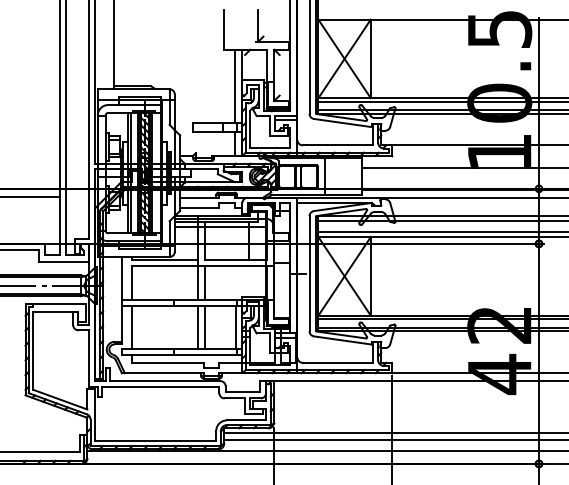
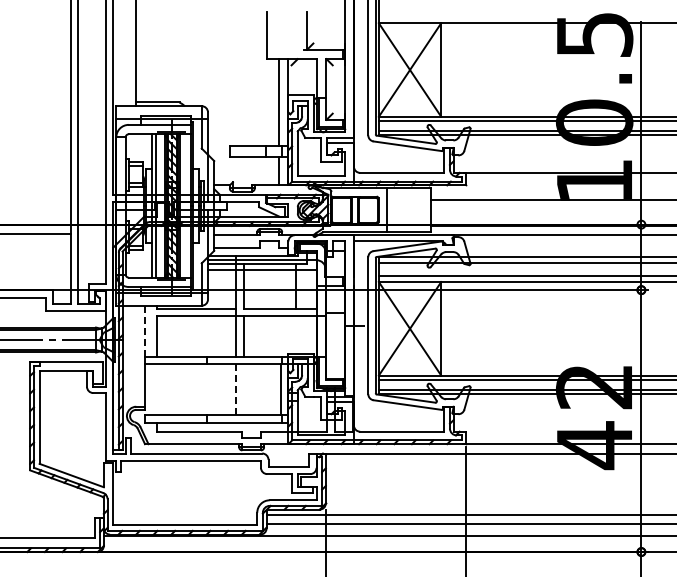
line: (122, 278) -> (145, 331), solid -> dashed
line: (132, 327) -> (157, 389), removed
line: (198, 327) -> (236, 389), solid -> dashed
line: (204, 327) -> (243, 389), removed

